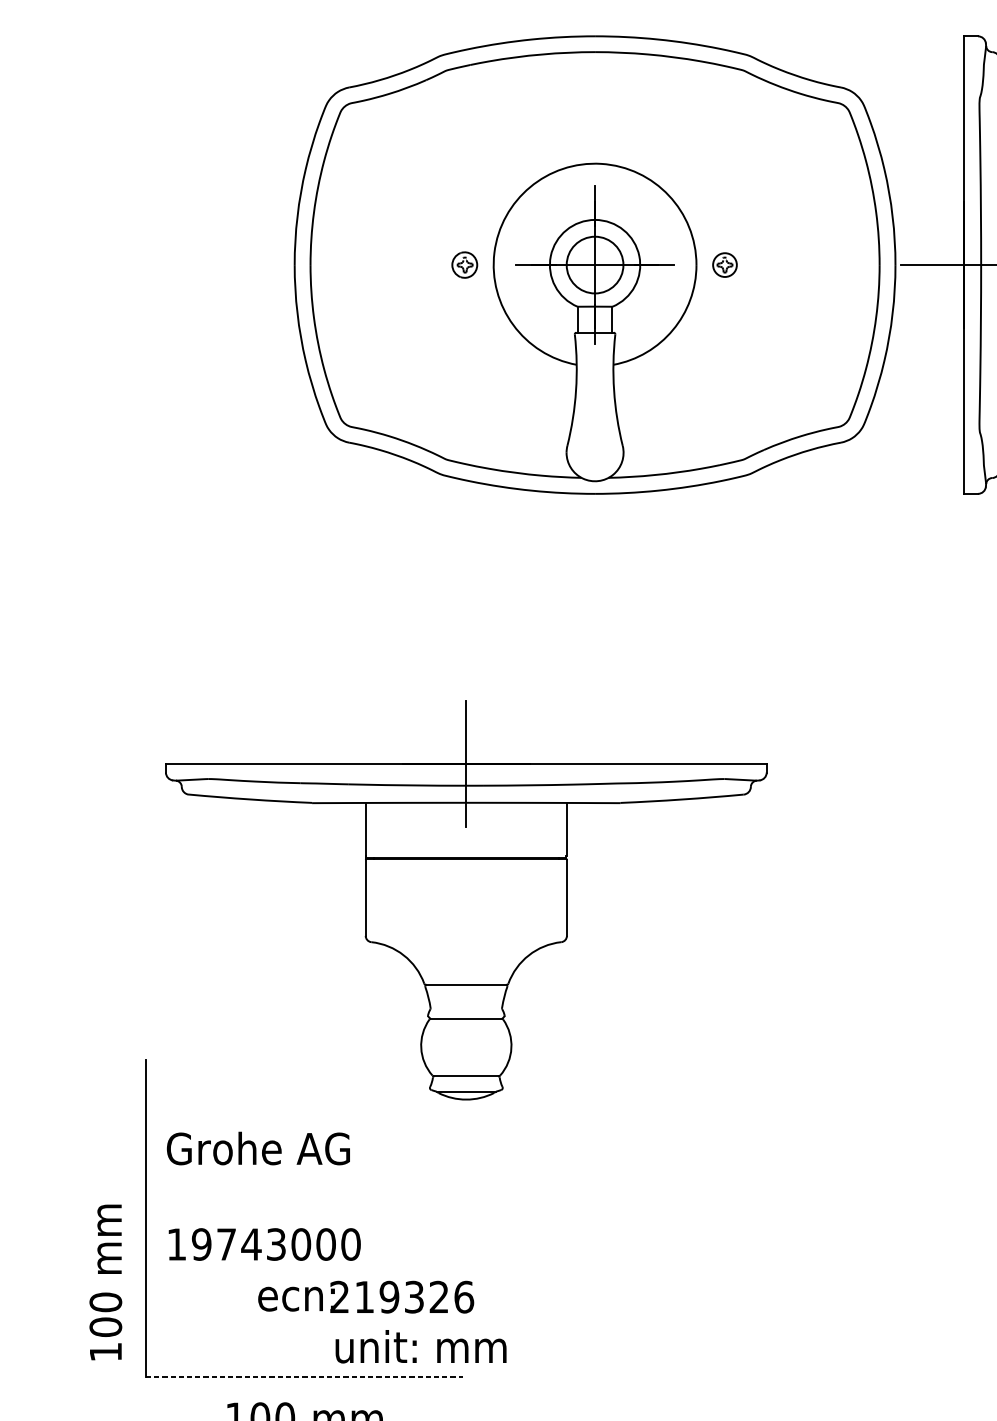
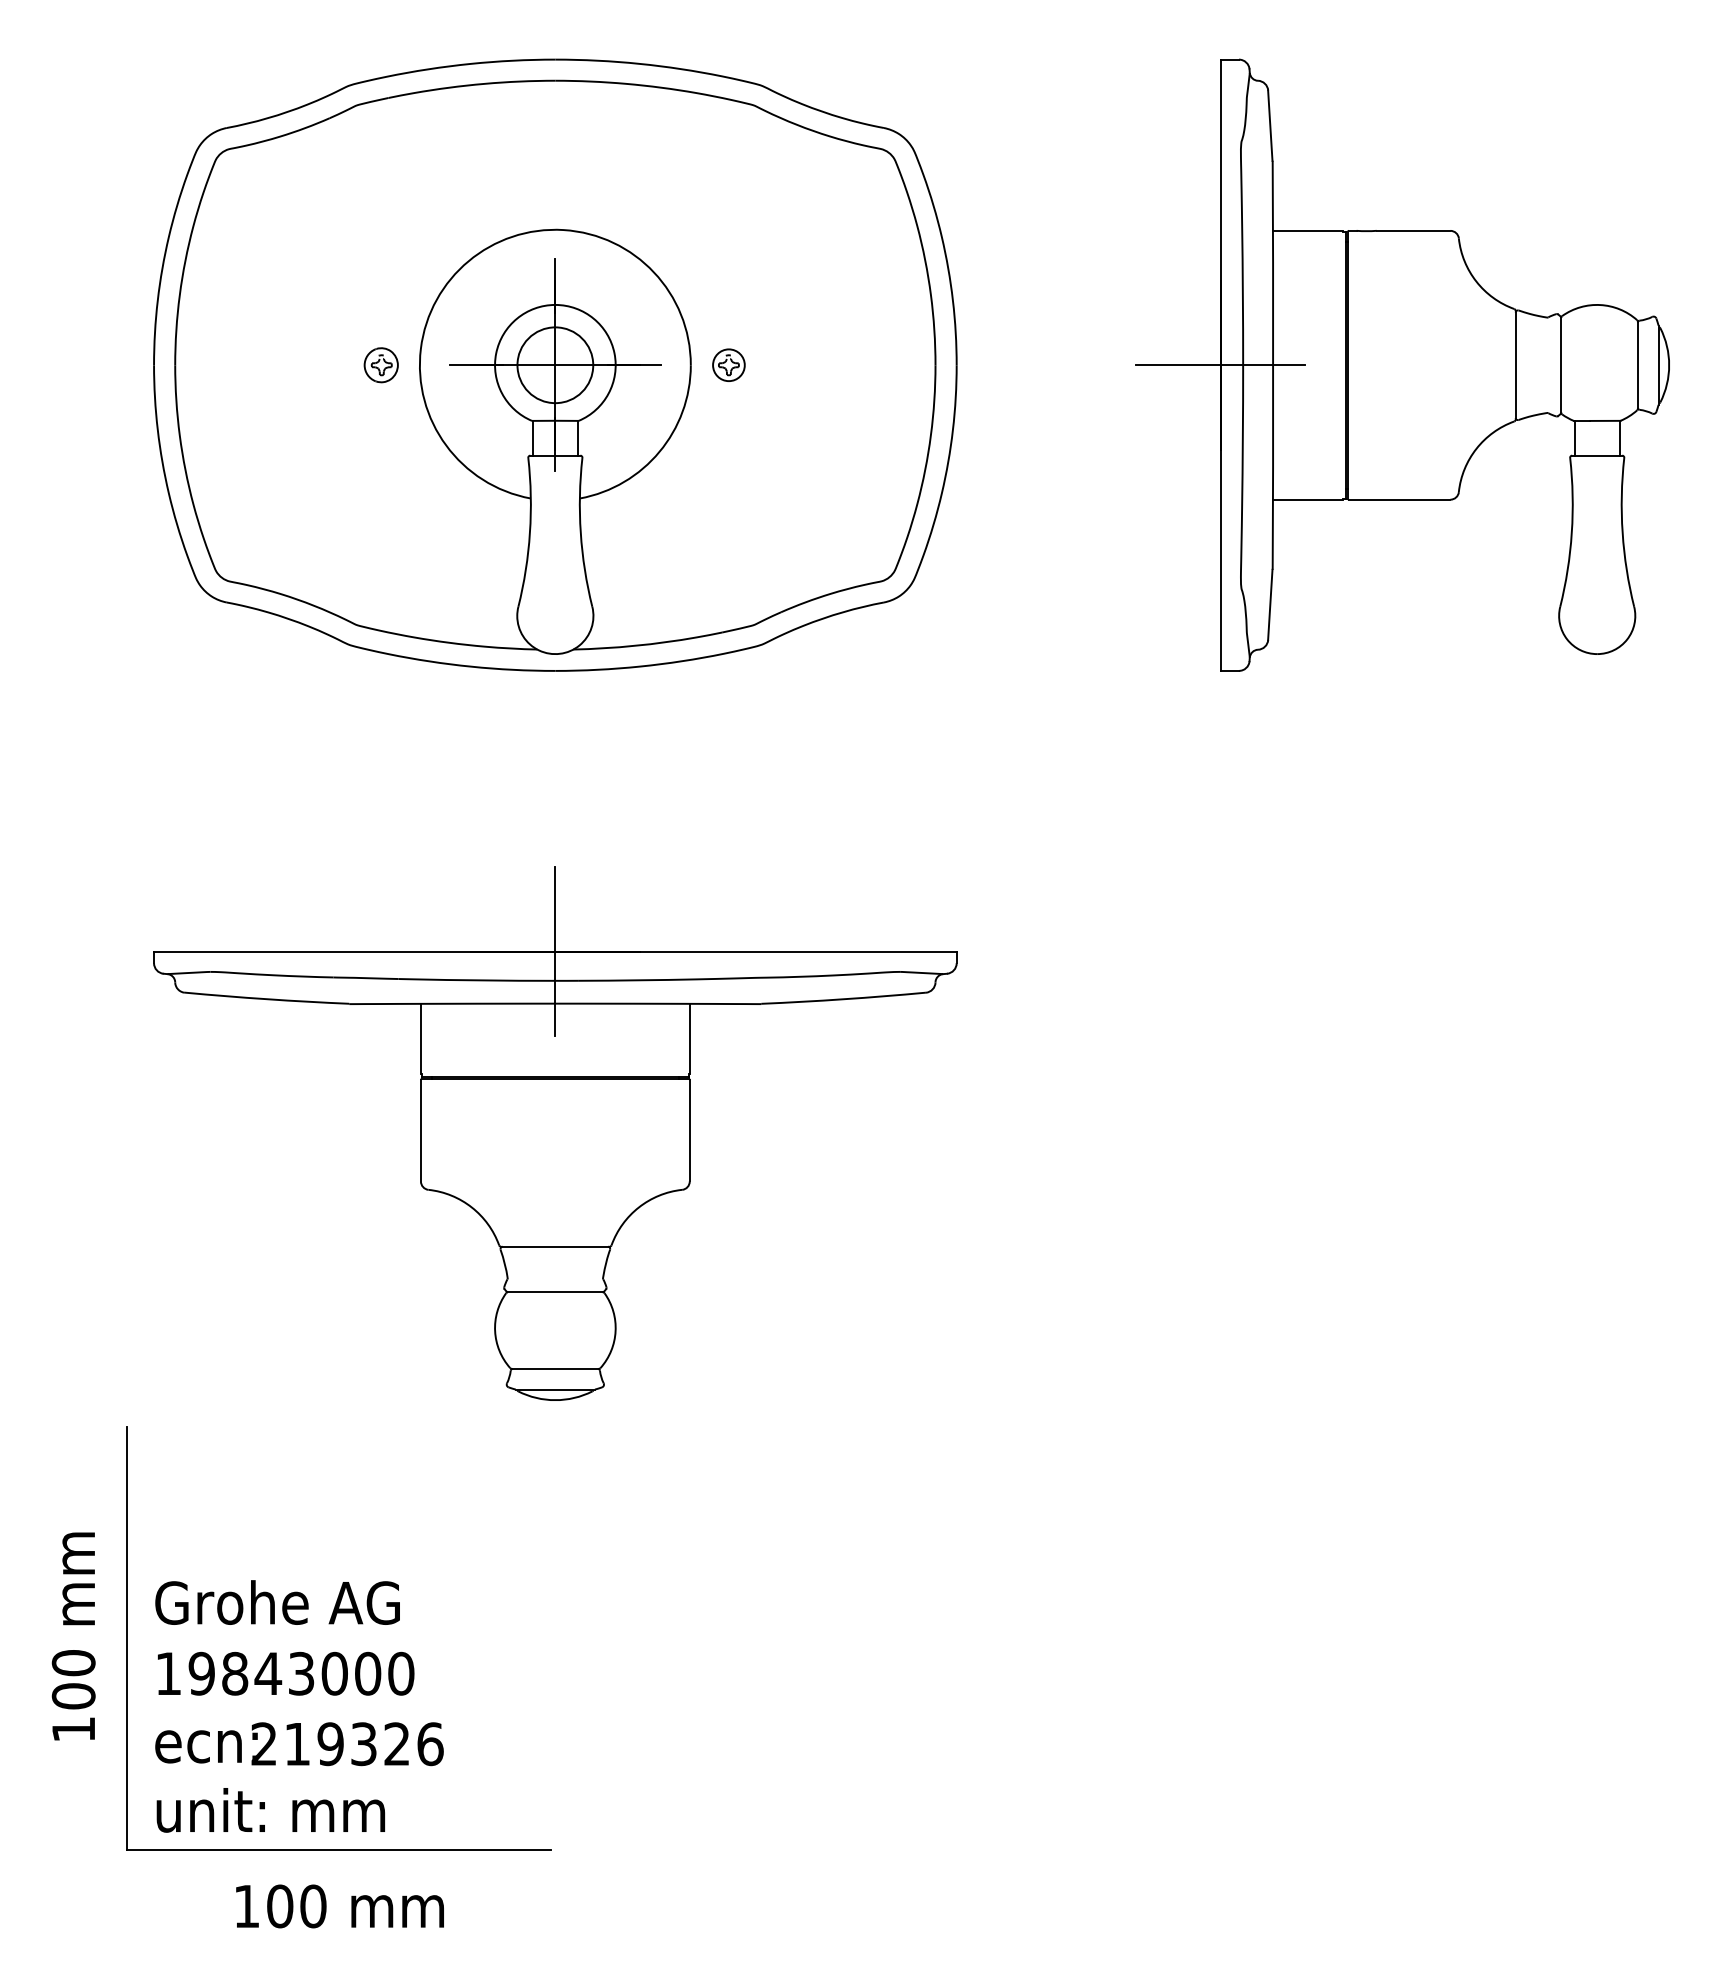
part: (595, 264) -> (555, 364), moved
part: (466, 899) -> (555, 1133), moved
text: (258, 1148) -> (277, 1602), moved
text: (226, 1244) -> (235, 1673), 19743000 -> 19843000
text: (105, 1282) -> (73, 1636), moved
text: (366, 1297) -> (299, 1744), moved
text: (420, 1346) -> (270, 1810), moved
line: (304, 1376) -> (338, 1850), dashed -> solid

